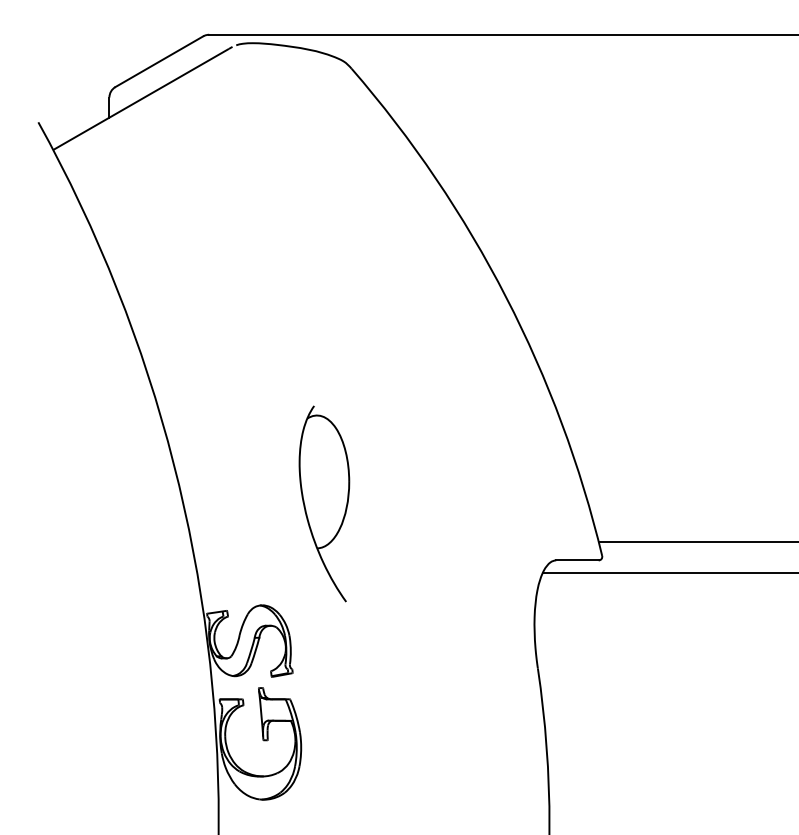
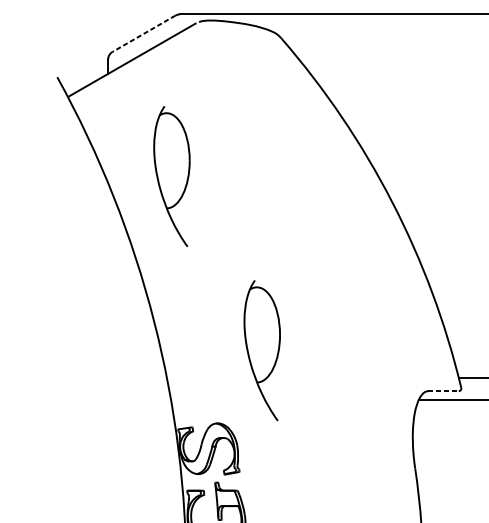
line: (159, 61) -> (144, 33), solid -> dashed
part: (198, 260) -> (172, 176), added
line: (577, 560) -> (443, 391), solid -> dashed

